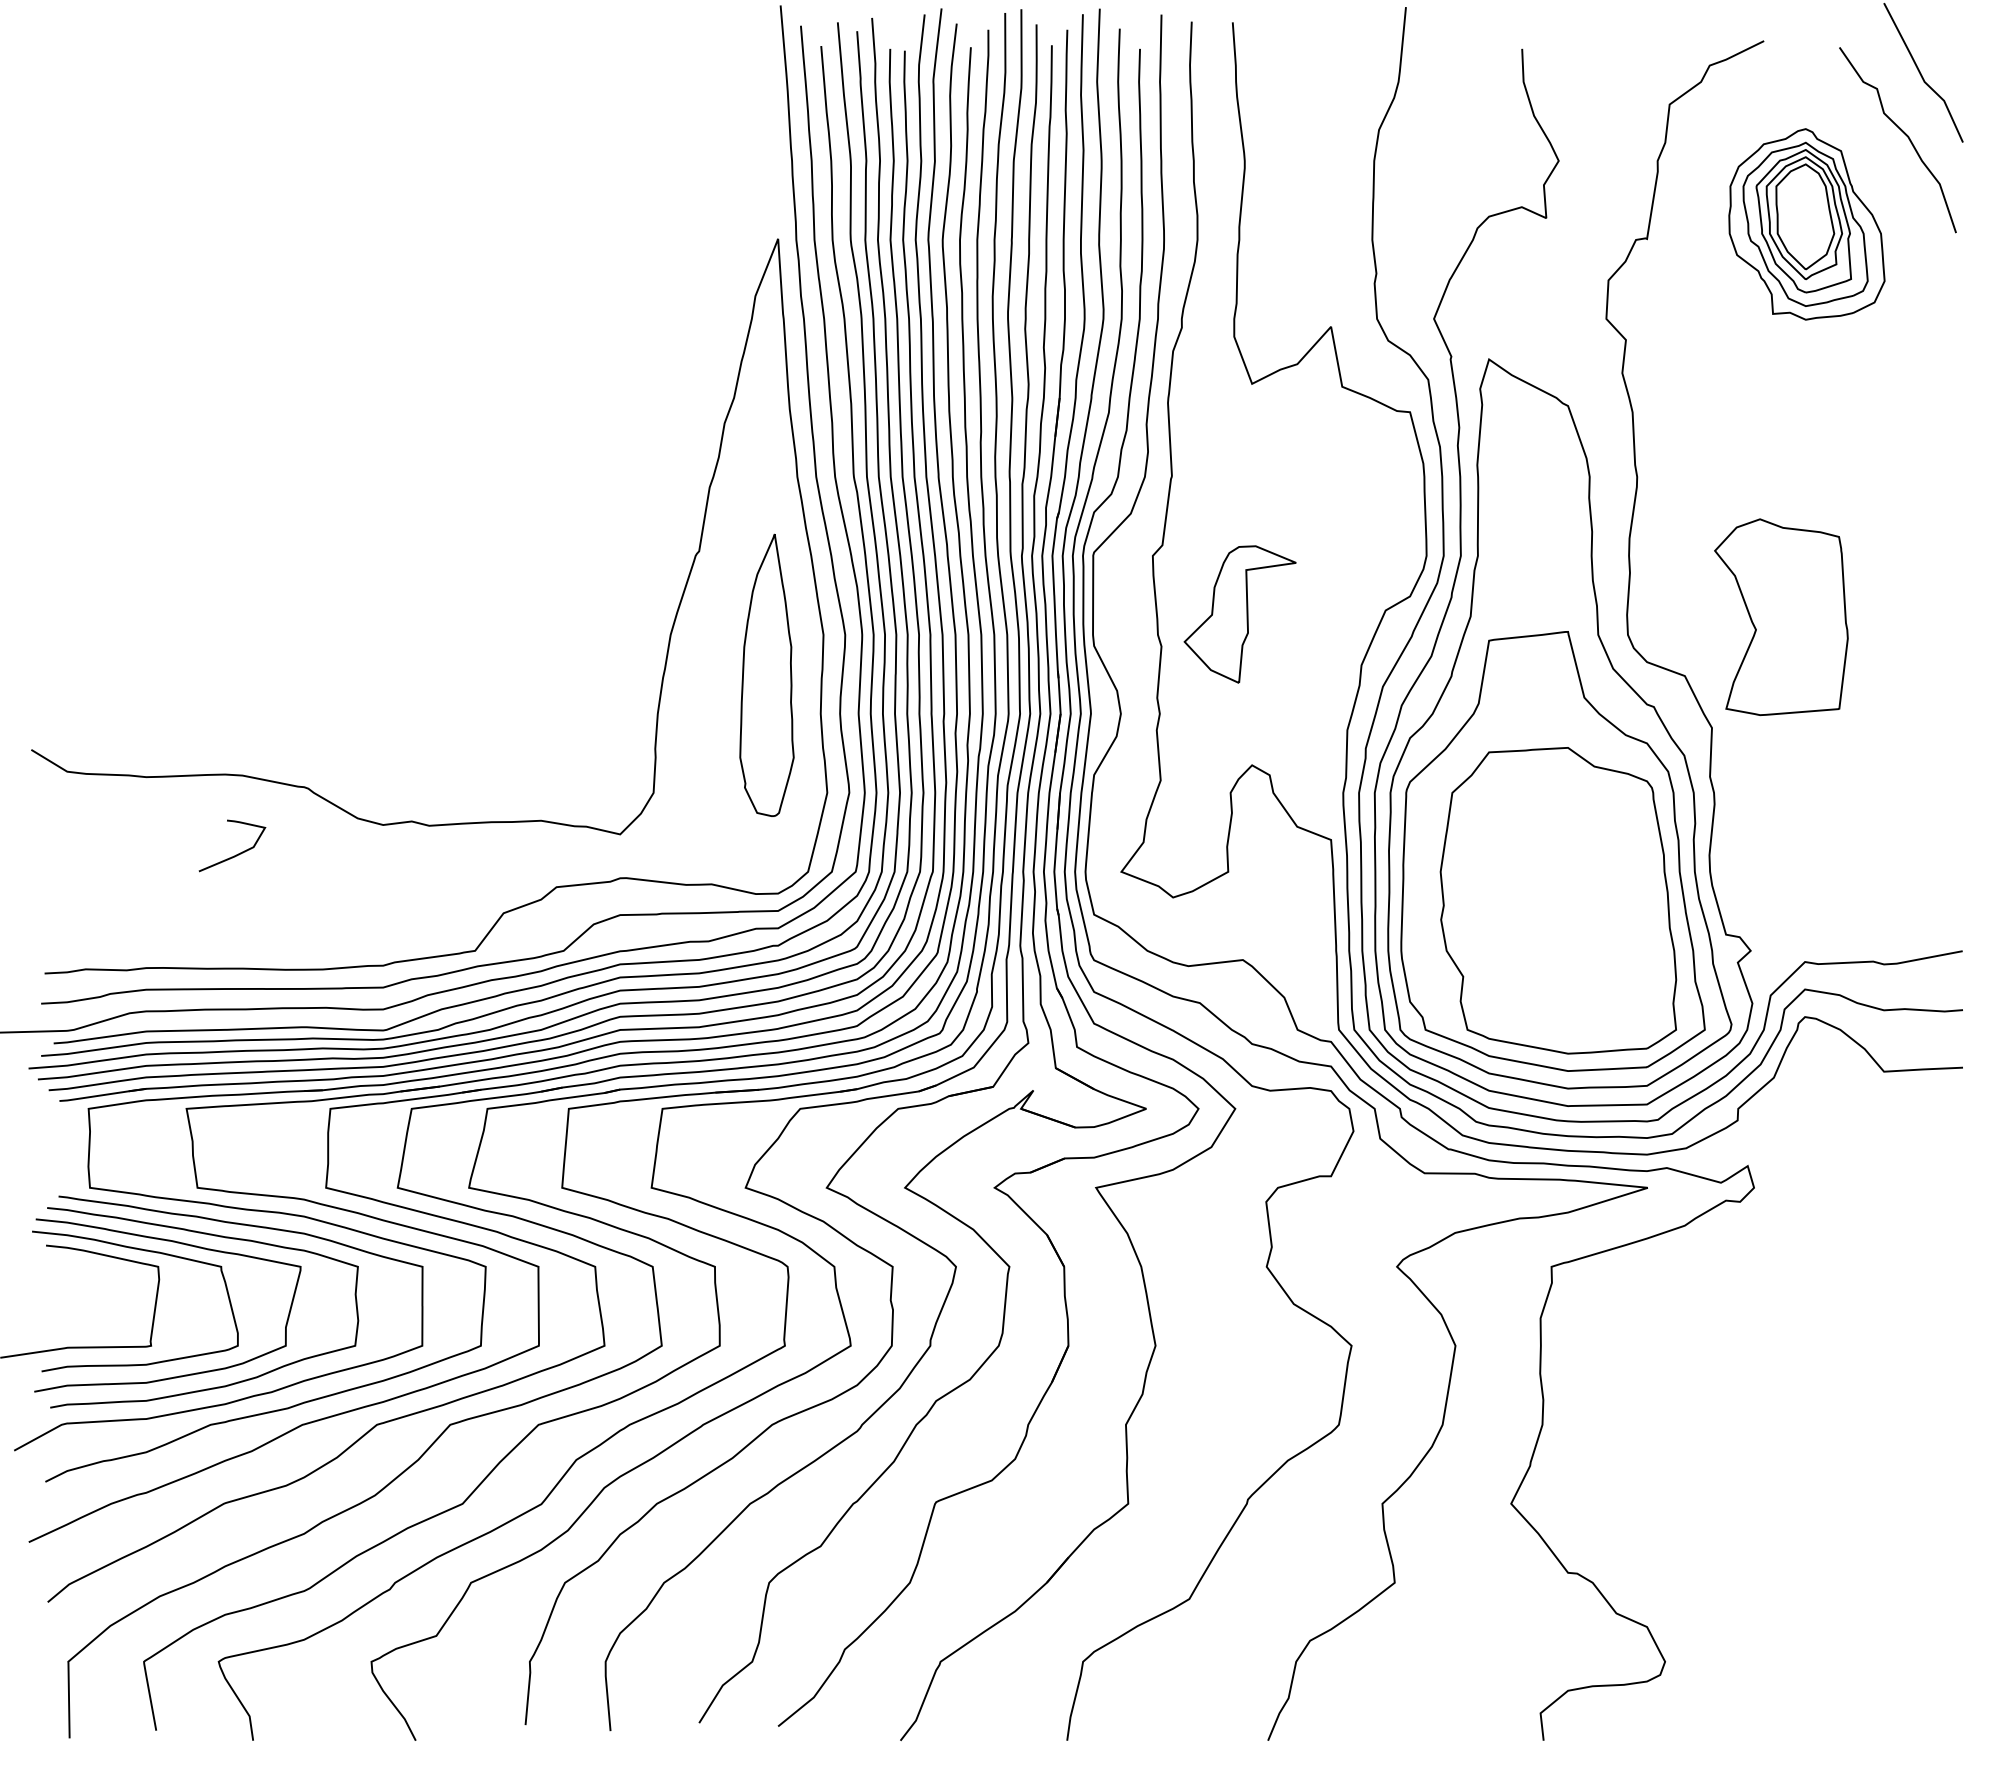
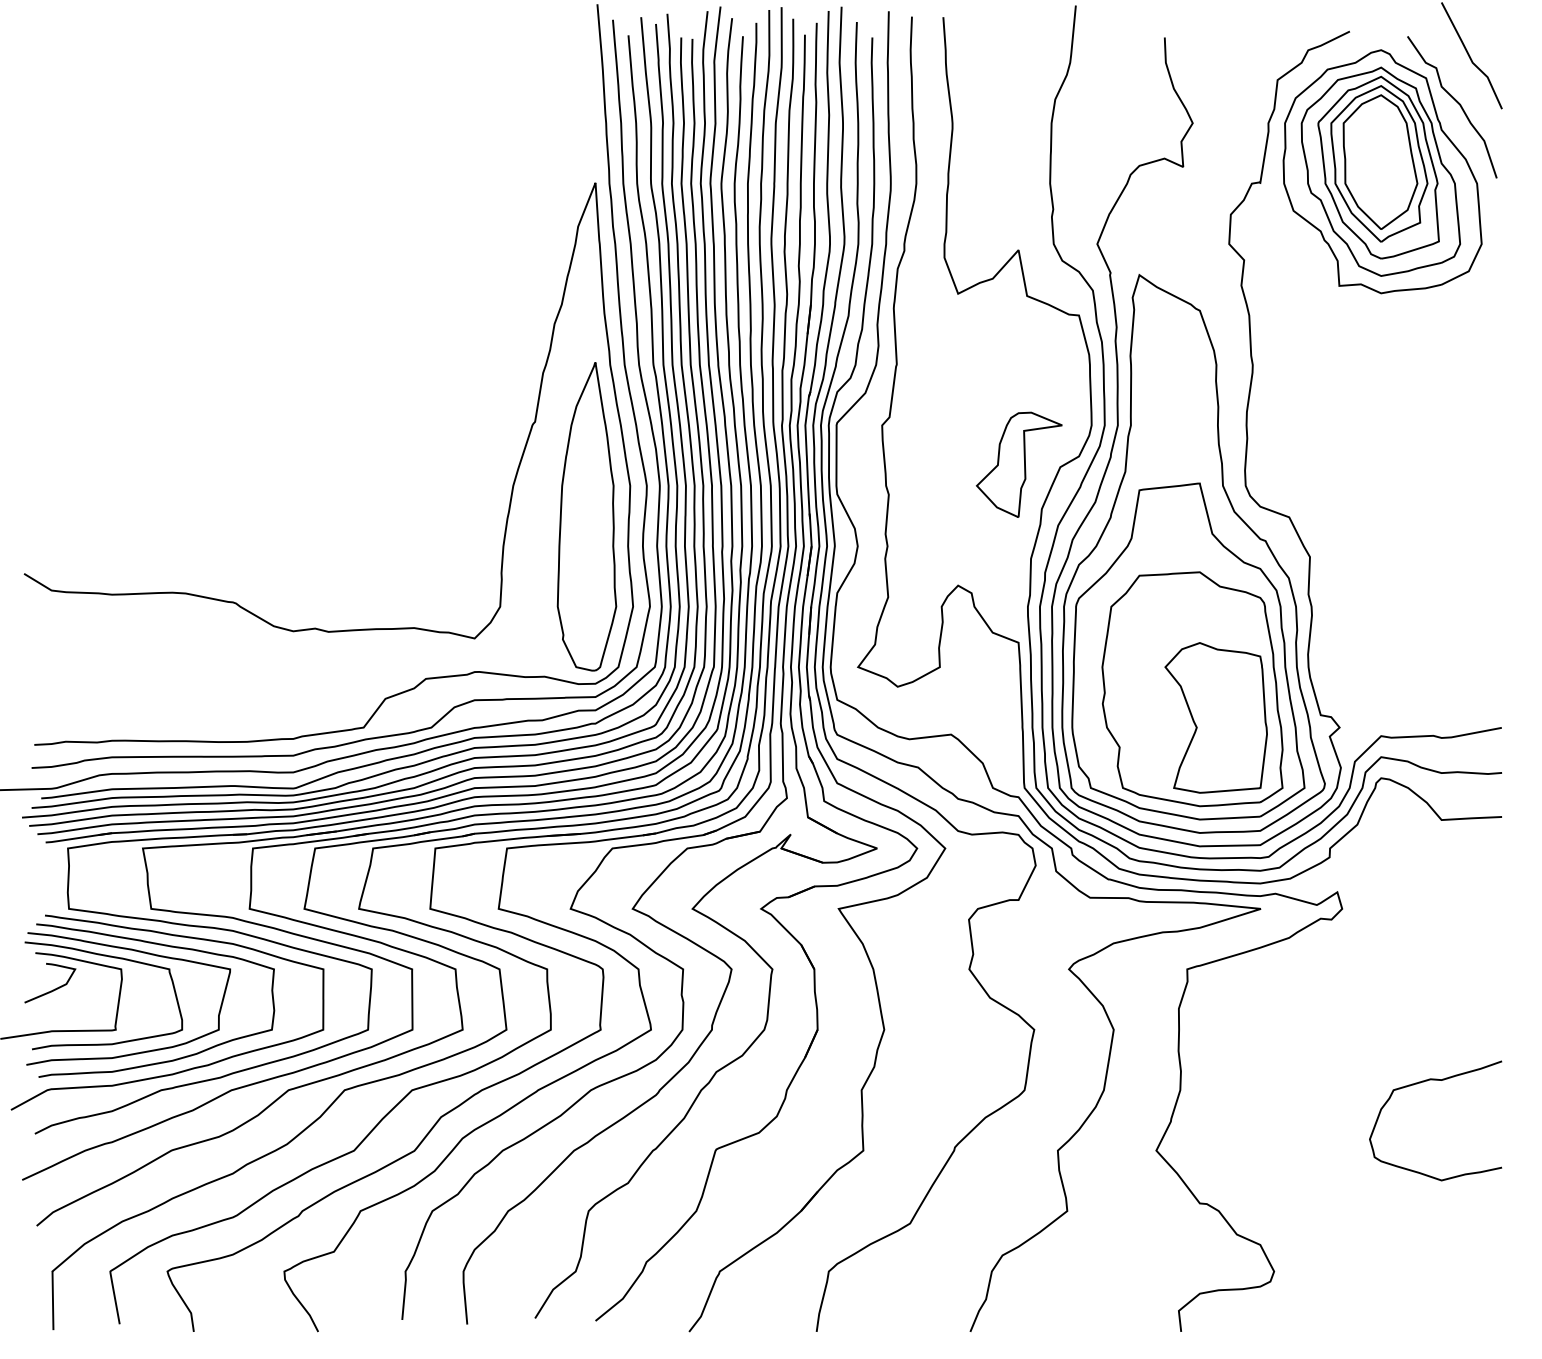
part: (1806, 224) -> (1382, 171), size x1.67
part: (1239, 614) -> (1018, 464), moved
part: (1781, 616) -> (1216, 717), moved
part: (766, 675) -> (586, 516), size x1.43
curve: (236, 854) -> (53, 989), moved
curve: (1878, 1412) -> (1437, 1080), added

